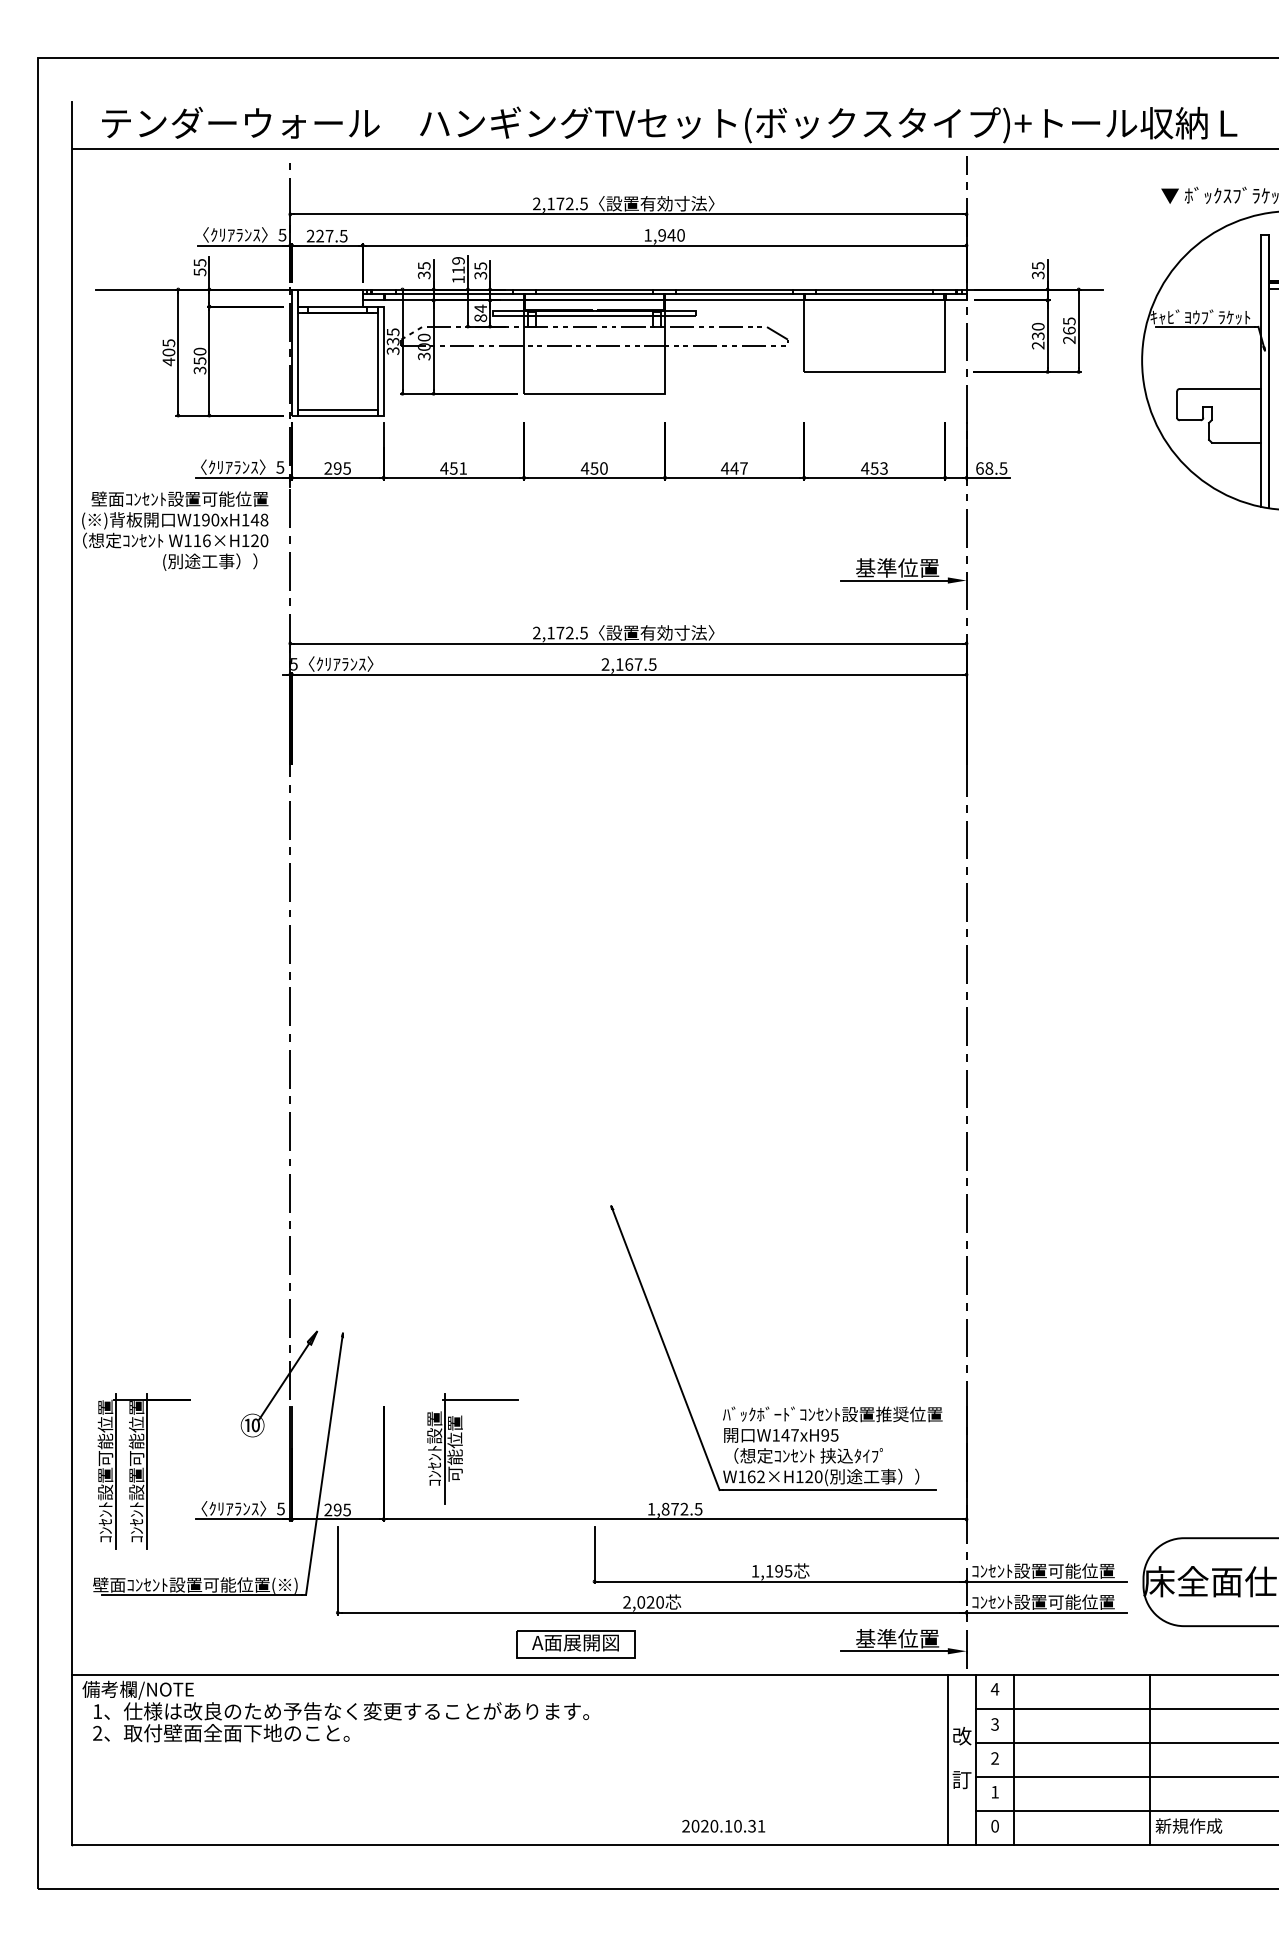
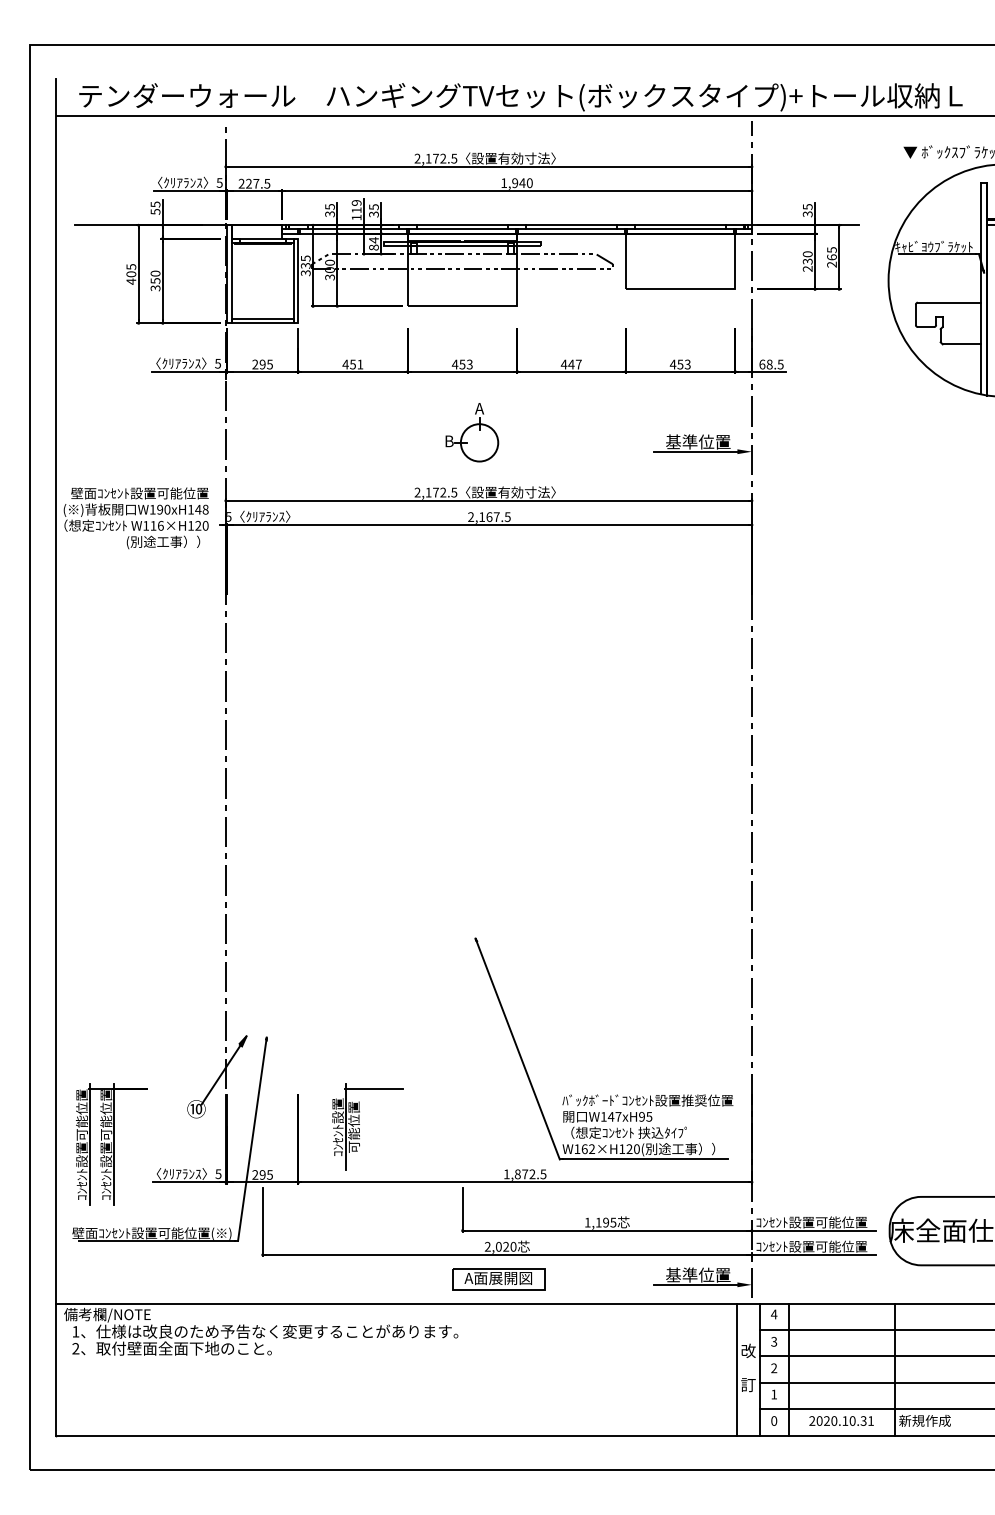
text: (603, 468) -> (469, 364), 450 -> 453
text: (175, 530) -> (136, 517), moved
part: (606, 555) -> (471, 432), added
part: (575, 1644) -> (498, 1279), moved
text: (723, 1825) -> (841, 1420), moved

